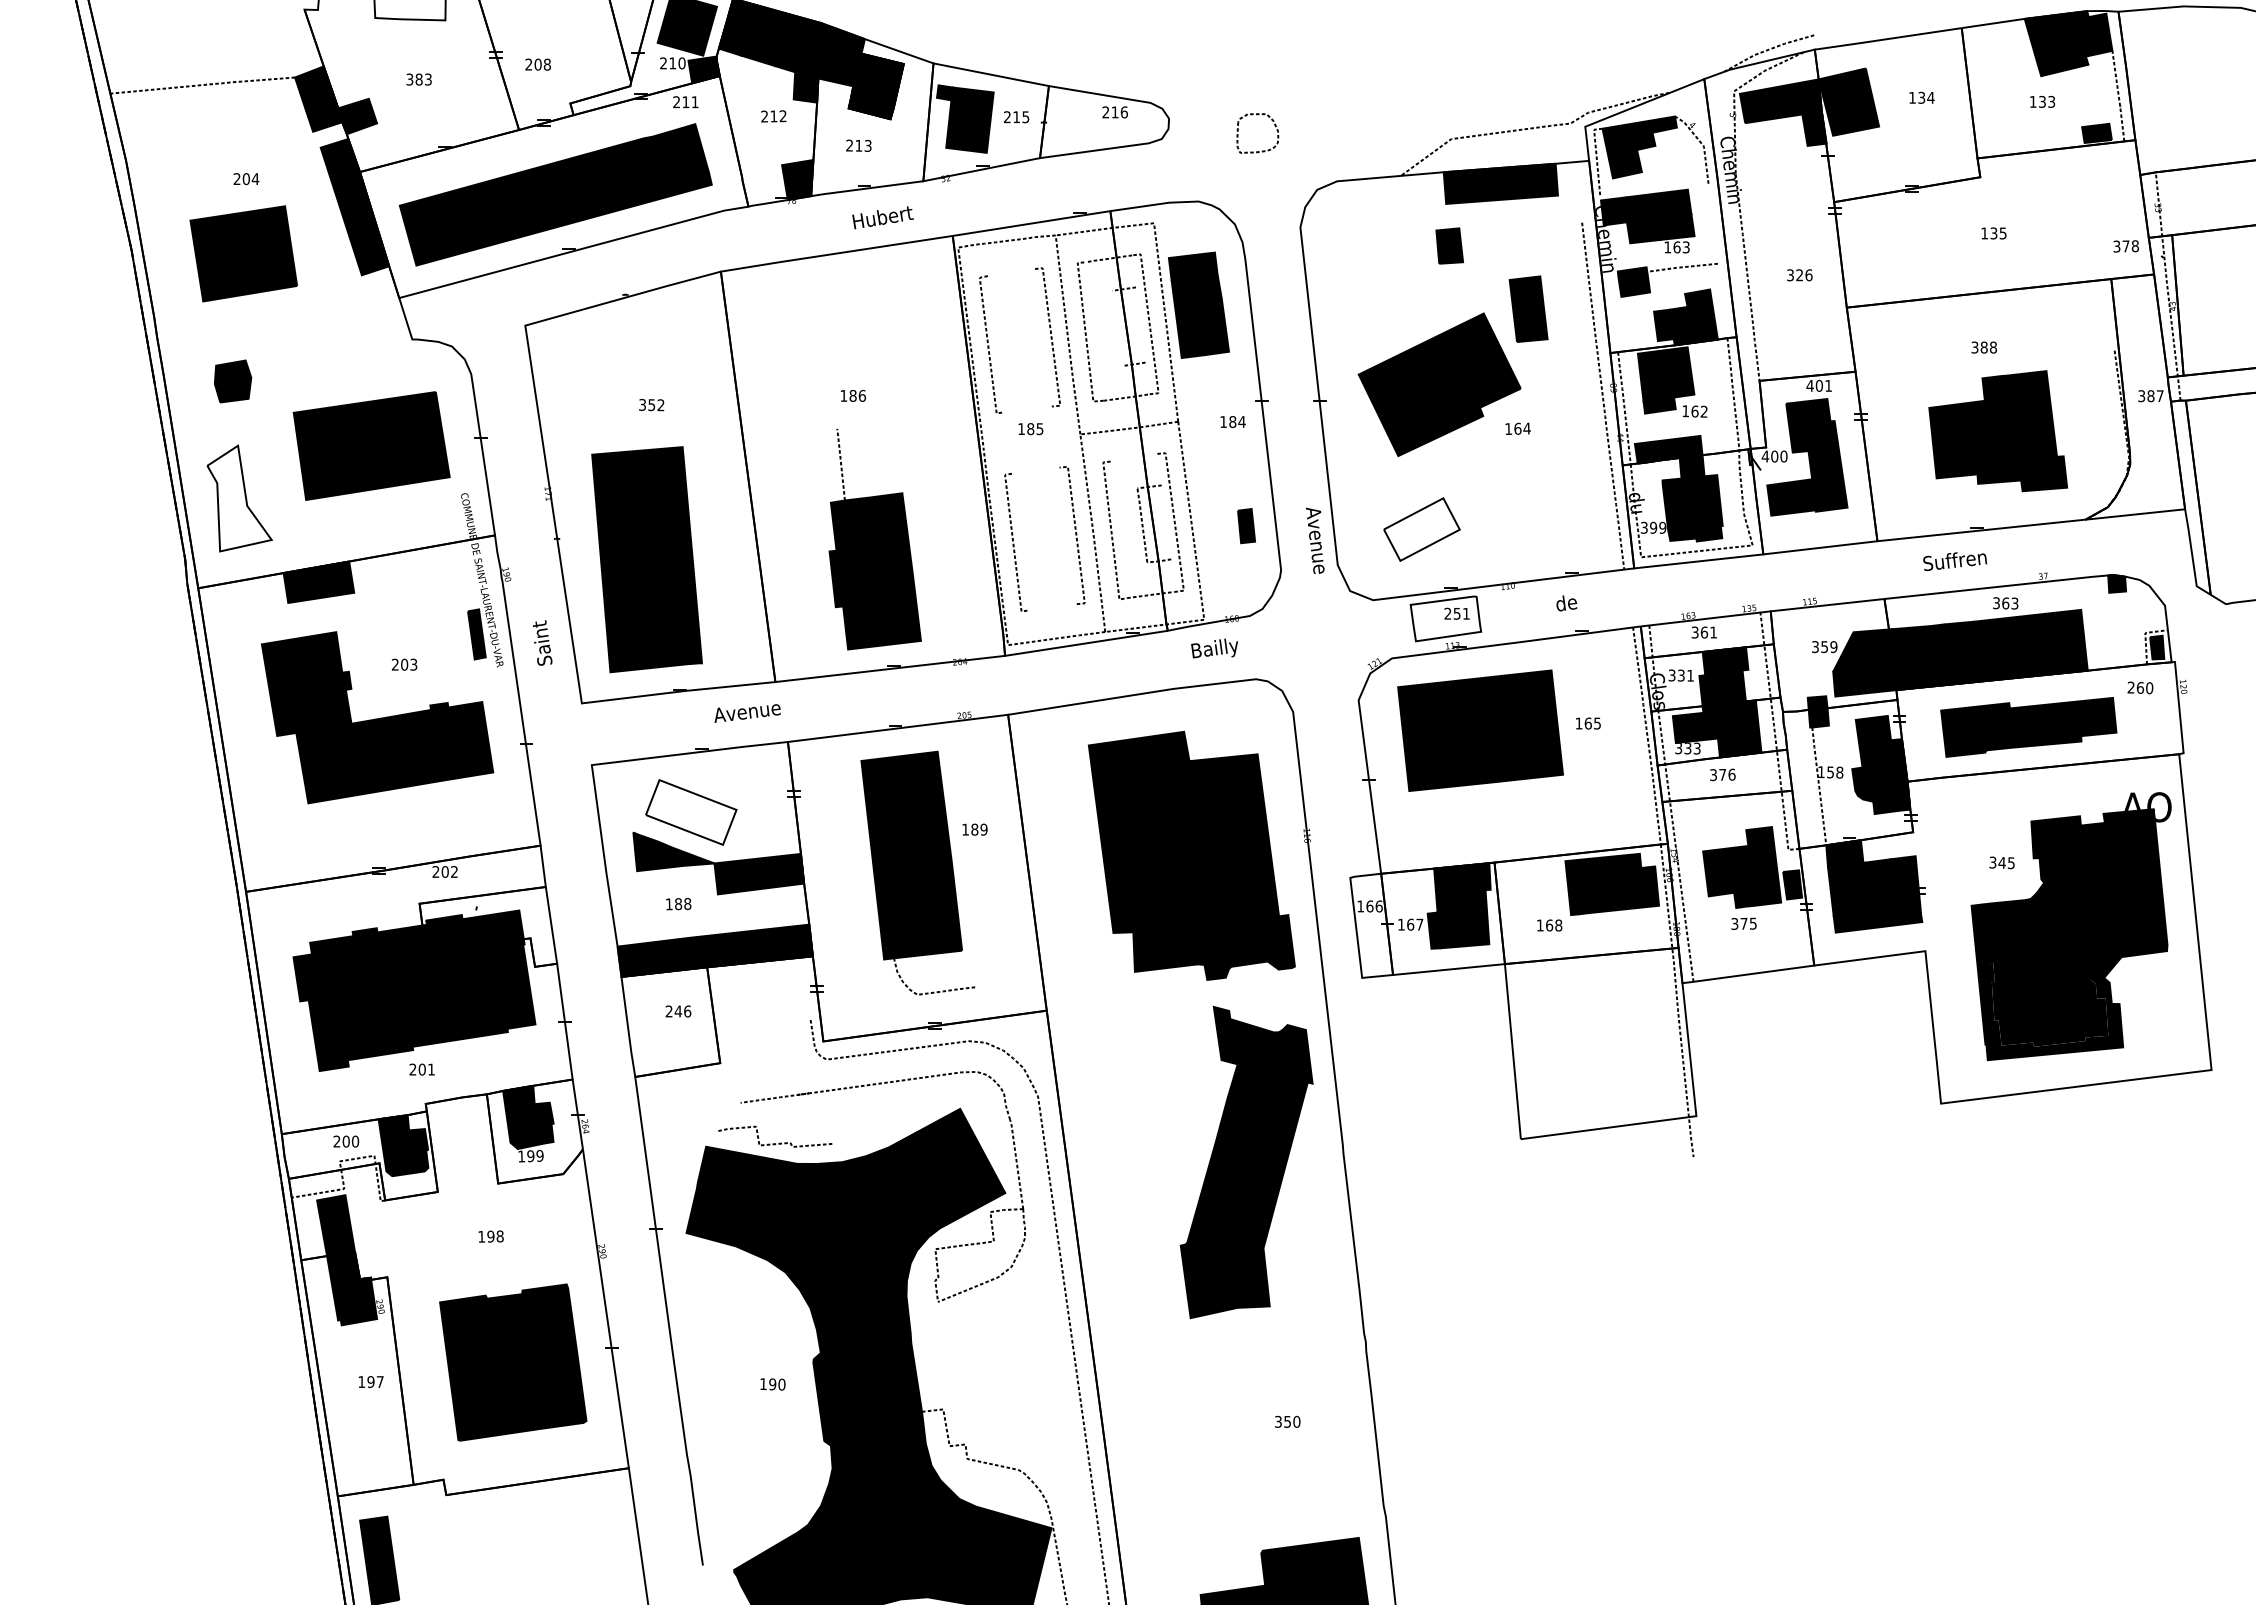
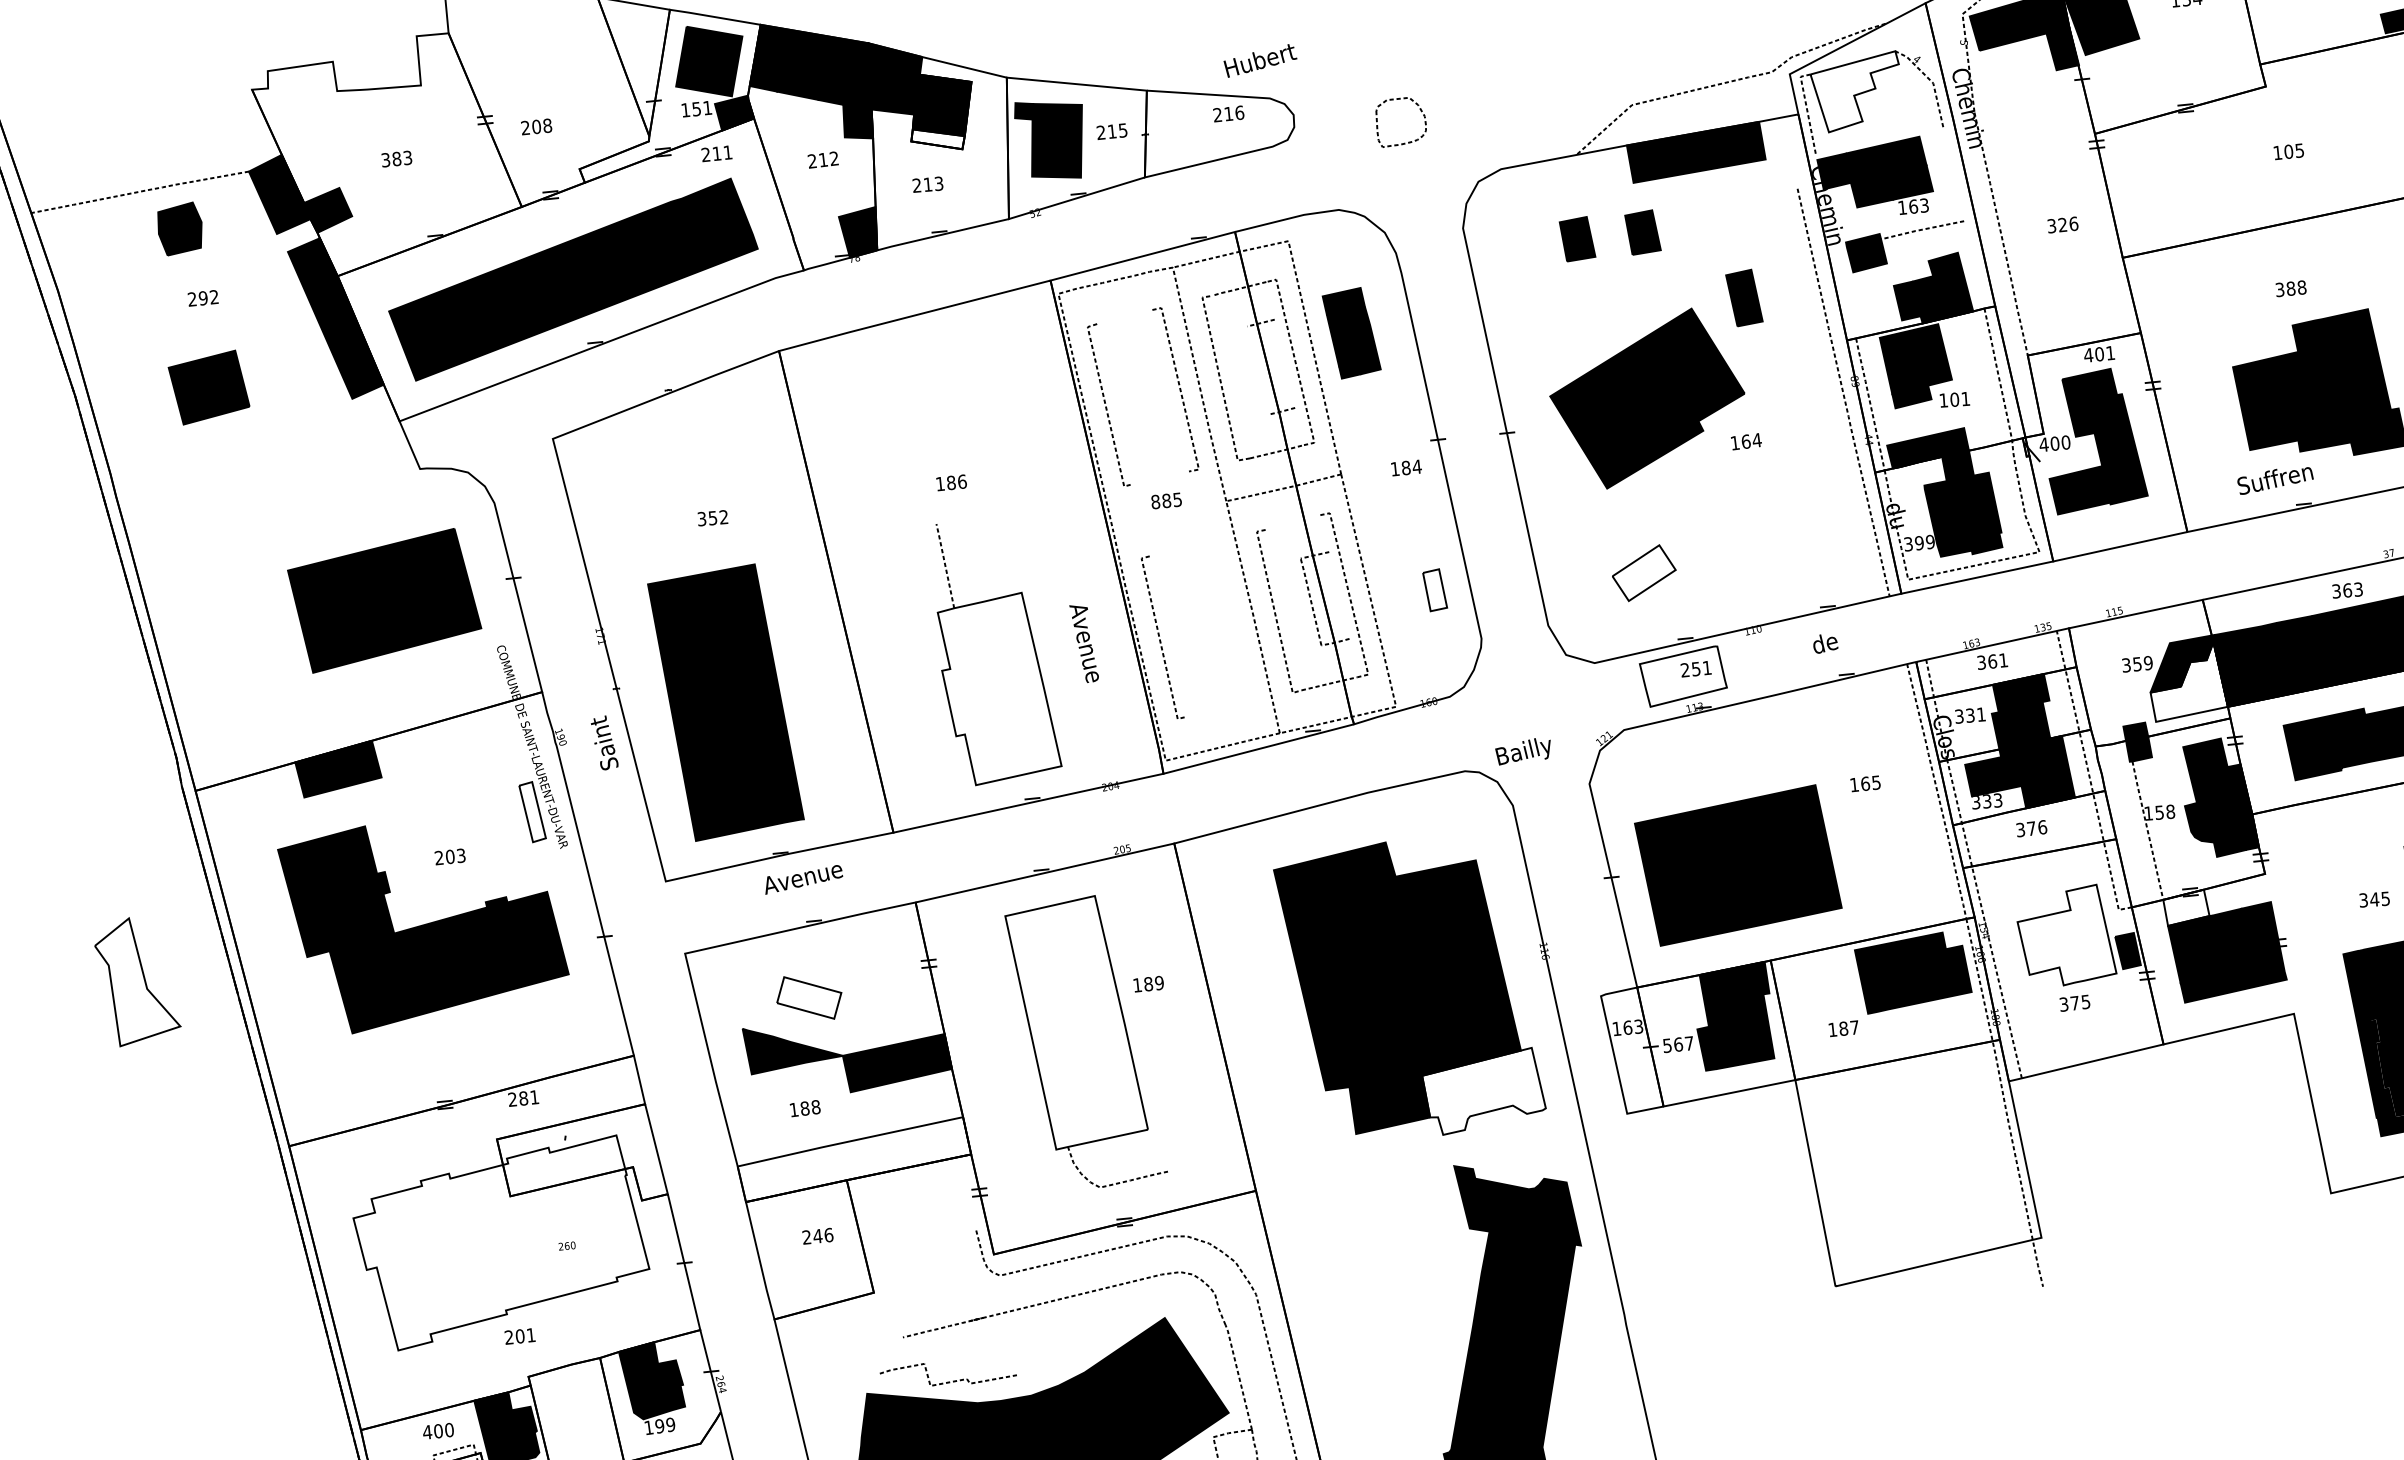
text: (672, 63) -> (696, 109), 210 -> 151
fill: (870, 108) -> (937, 138), removed
fill: (1639, 147) -> (1856, 92), removed
text: (250, 179) -> (208, 298), 204 -> 292
text: (882, 217) -> (1259, 60), moved
text: (1993, 233) -> (2288, 151), 135 -> 105
part: (1394, 245) -> (1577, 238), added
part: (243, 253) -> (208, 387), size x0.6
part: (1198, 304) -> (1351, 332), size x0.7
part: (1528, 308) -> (1744, 297), size x0.7
part: (233, 381) -> (180, 228), moved
text: (1699, 411) -> (1960, 399), 162 -> 101
text: (1021, 429) -> (1155, 502), 185 -> 885
part: (239, 498) -> (137, 980), moved
fill: (1246, 526) -> (1435, 590), removed
part: (1421, 529) -> (1643, 573), size x0.7
line: (1075, 535) -> (1232, 622), removed
text: (1315, 540) -> (1084, 643), moved
text: (1955, 561) -> (2275, 480), moved
fill: (874, 571) -> (997, 689), removed
fill: (476, 634) -> (532, 812), removed
text: (542, 642) -> (604, 742), moved
text: (1214, 648) -> (1523, 751), moved
fill: (1864, 665) -> (2187, 681), removed
text: (747, 713) -> (803, 879), moved
part: (1480, 730) -> (1738, 865), moved
part: (691, 812) -> (809, 998), size x0.6
fill: (1844, 853) -> (2185, 907), removed
fill: (911, 855) -> (1076, 1022), removed
fill: (1742, 867) -> (2066, 936), removed
text: (449, 871) -> (528, 1097), 202 -> 281
text: (1378, 906) -> (1638, 1026), 166 -> 163
text: (1401, 924) -> (1667, 1045), 167 -> 567
text: (1554, 925) -> (1849, 1028), 168 -> 187
fill: (1244, 947) -> (1483, 1091), removed
fill: (714, 950) -> (853, 1159), removed
fill: (414, 990) -> (501, 1243), removed
text: (336, 1141) -> (426, 1432), 200 -> 400

